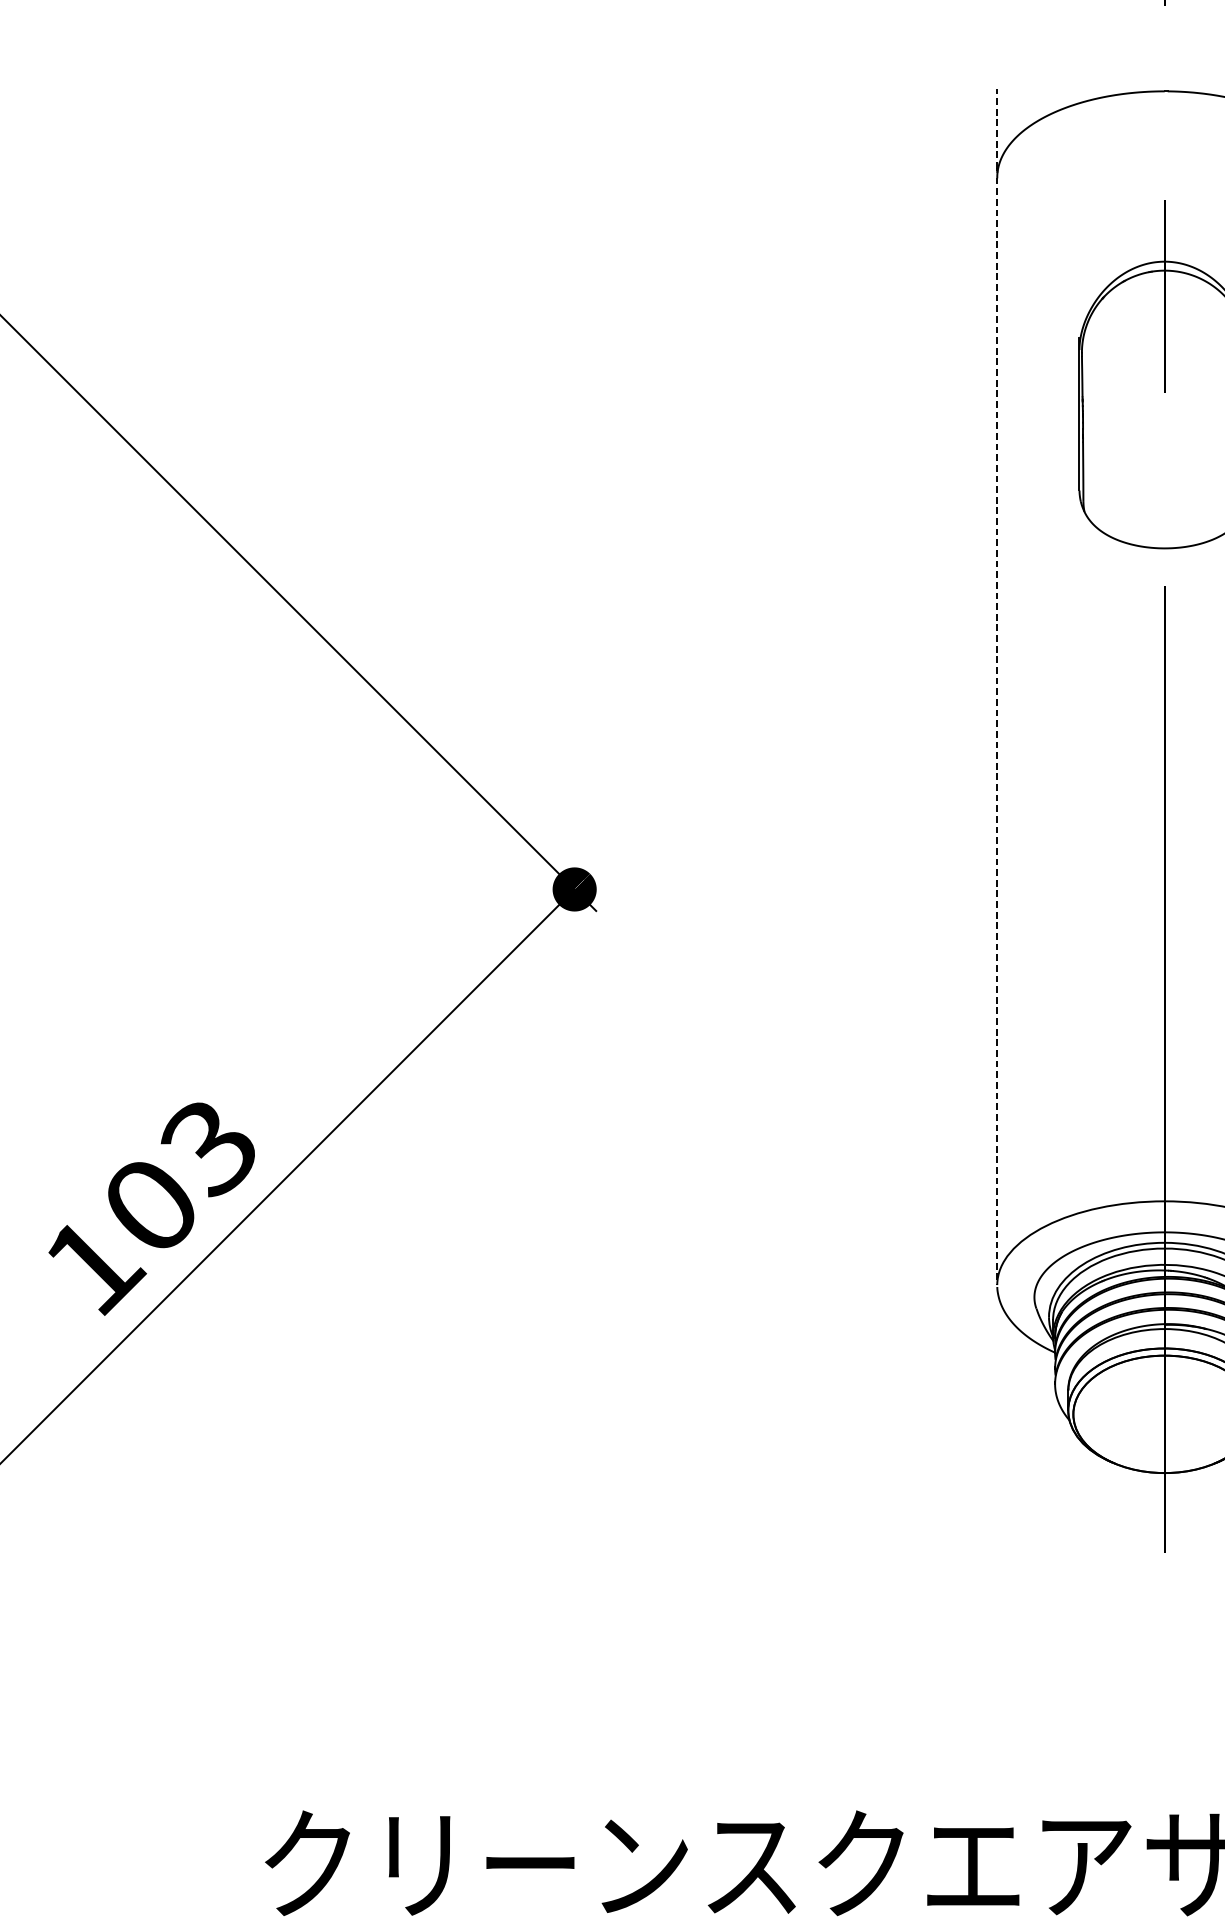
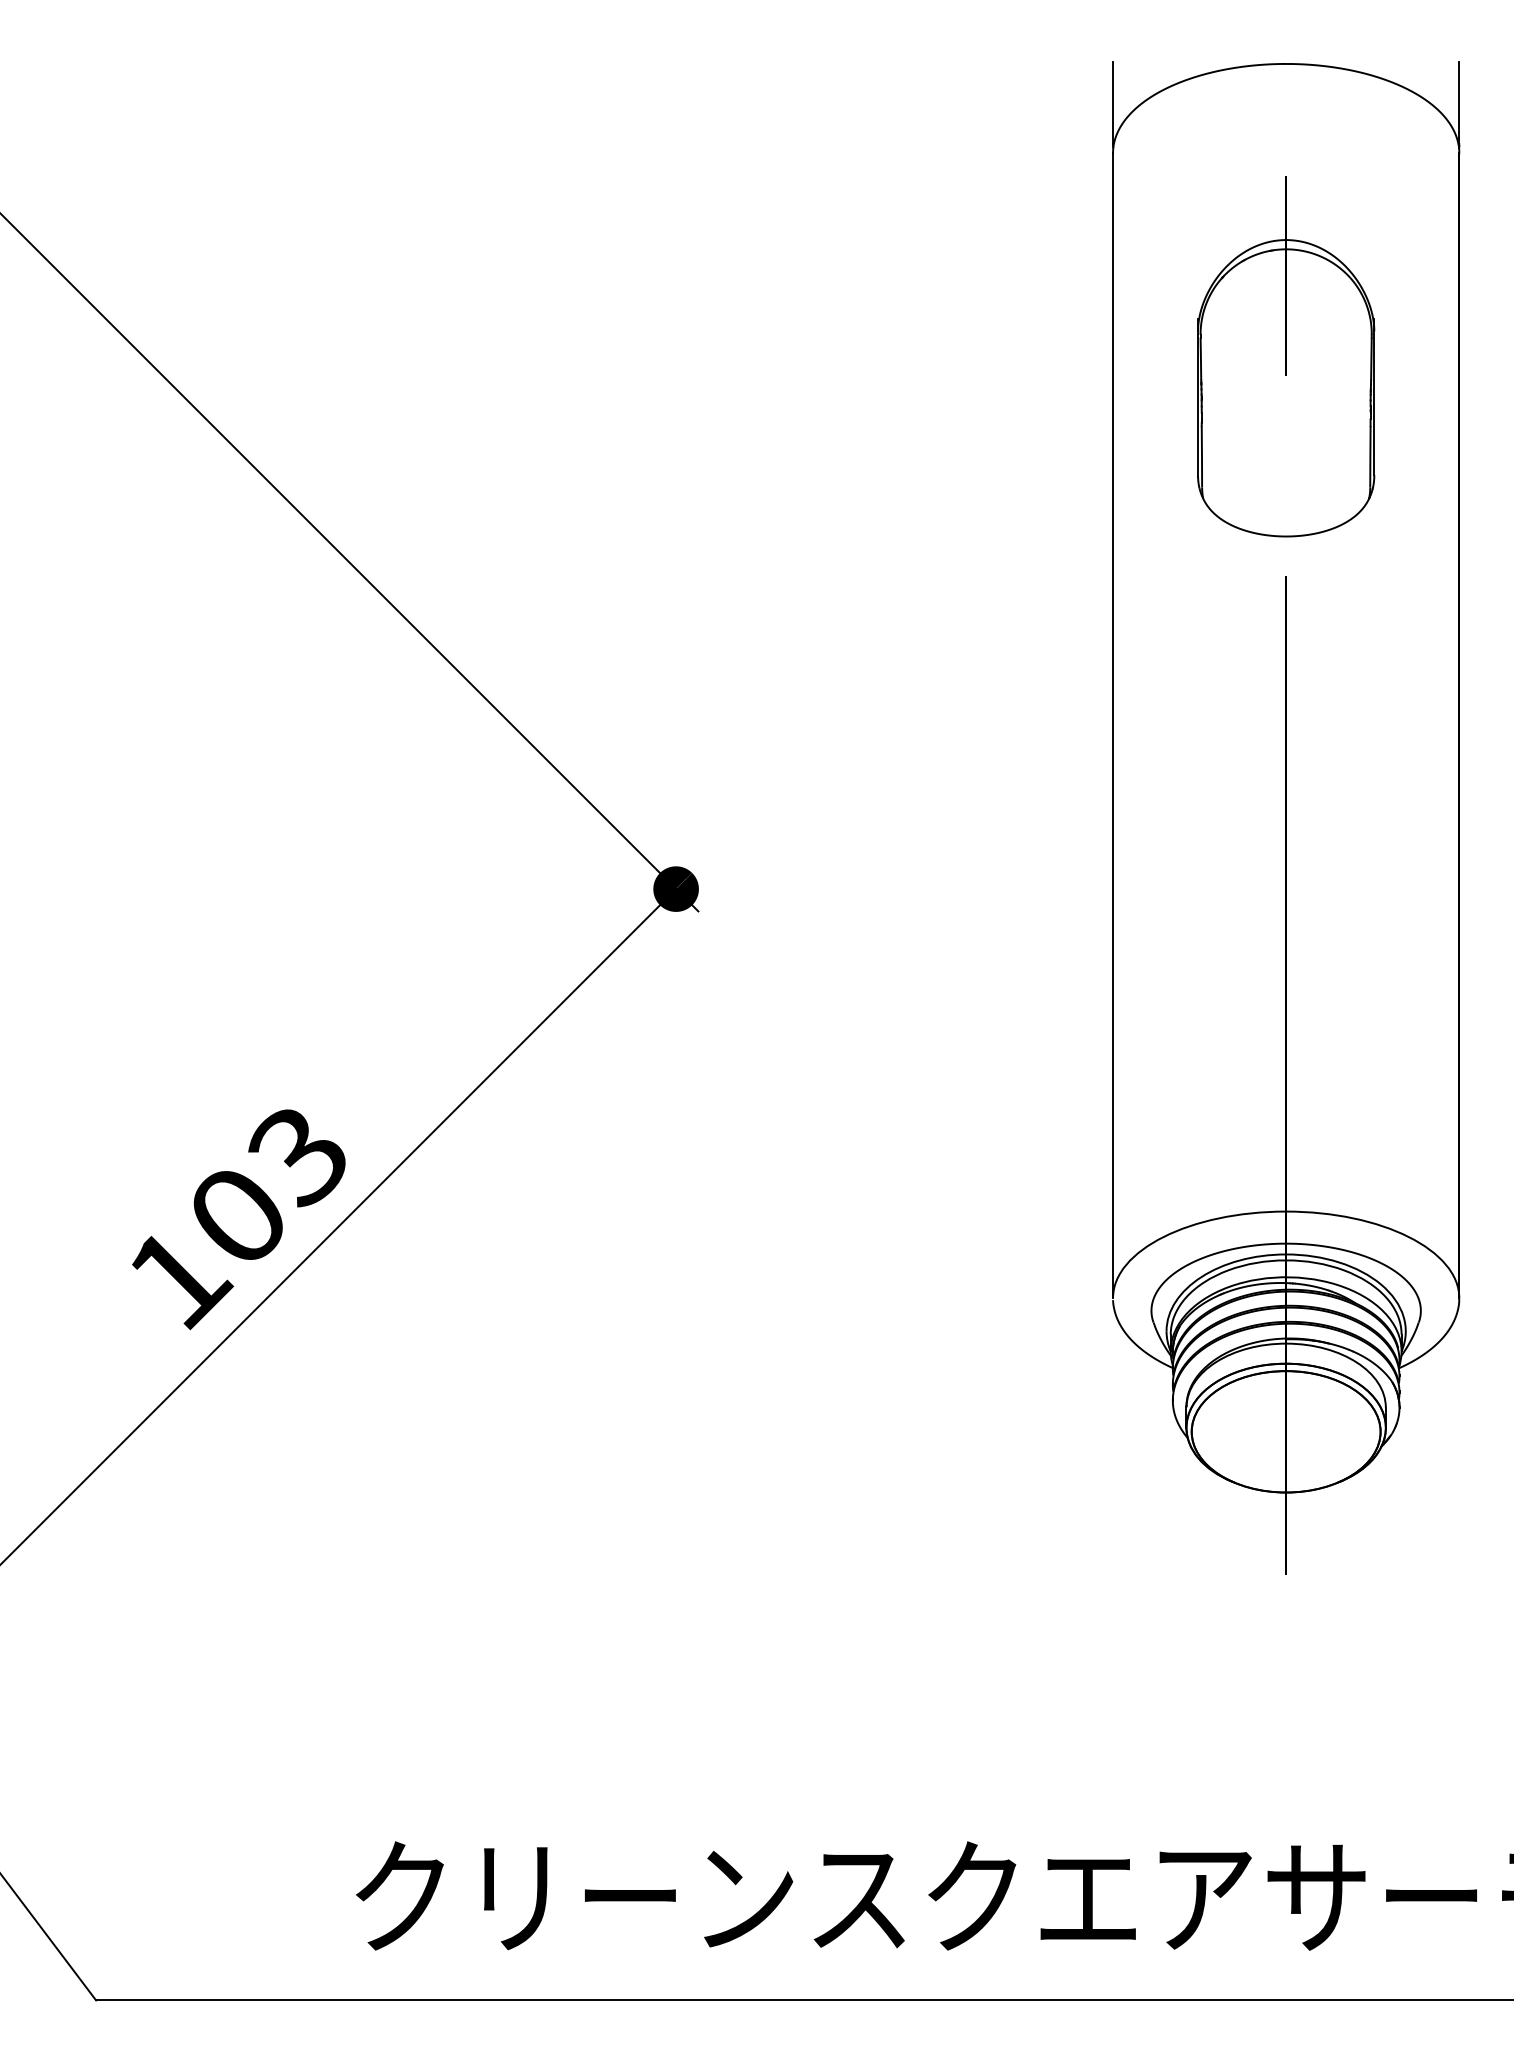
line: (997, 128) -> (1113, 102), dashed -> solid
line: (997, 732) -> (1113, 726), dashed -> solid

